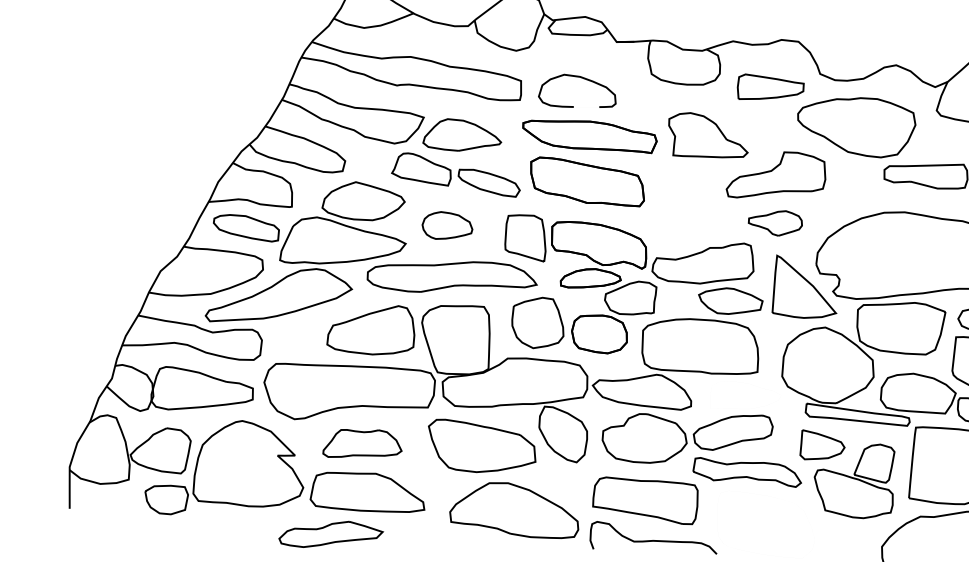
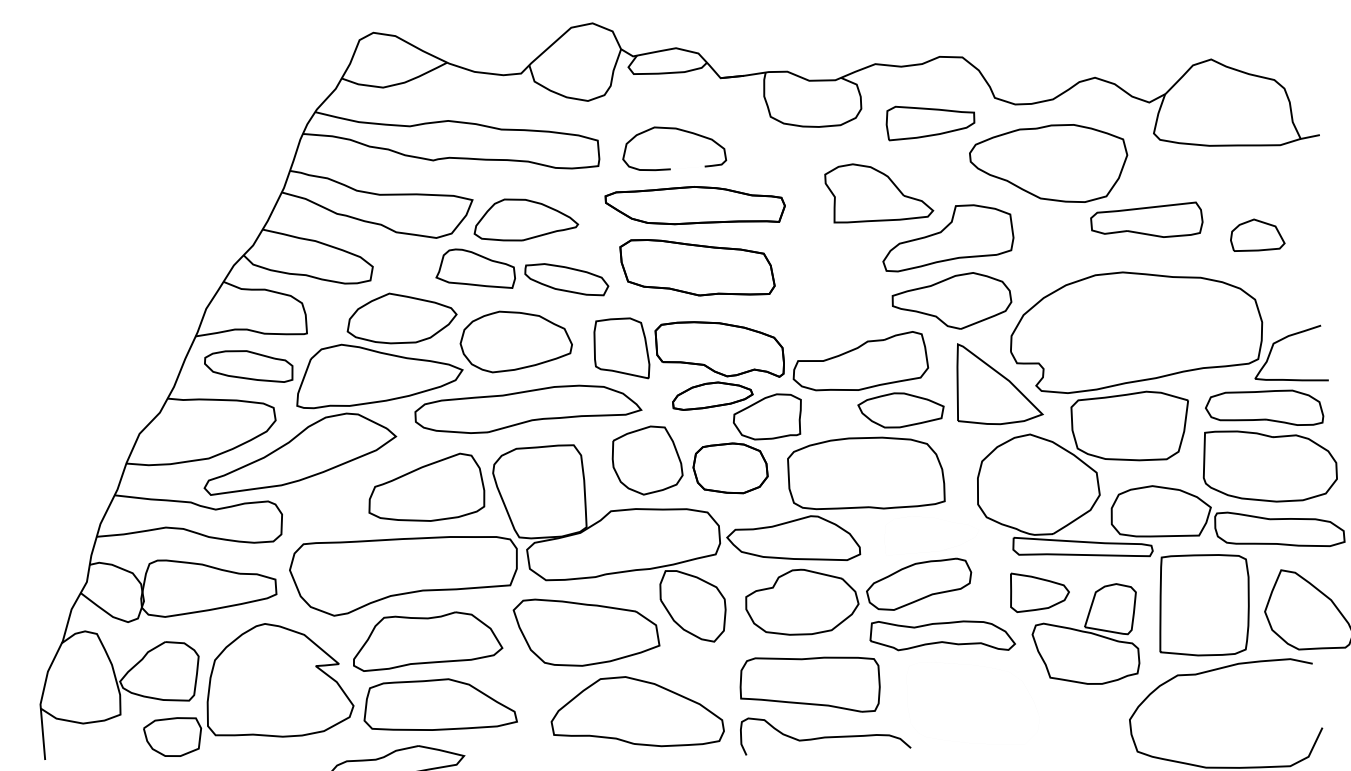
part: (708, 136) -> (879, 193), moved
part: (775, 222) -> (951, 300), size x1.67
part: (447, 225) -> (515, 341), size x1.67
part: (363, 444) -> (428, 641), size x1.43

